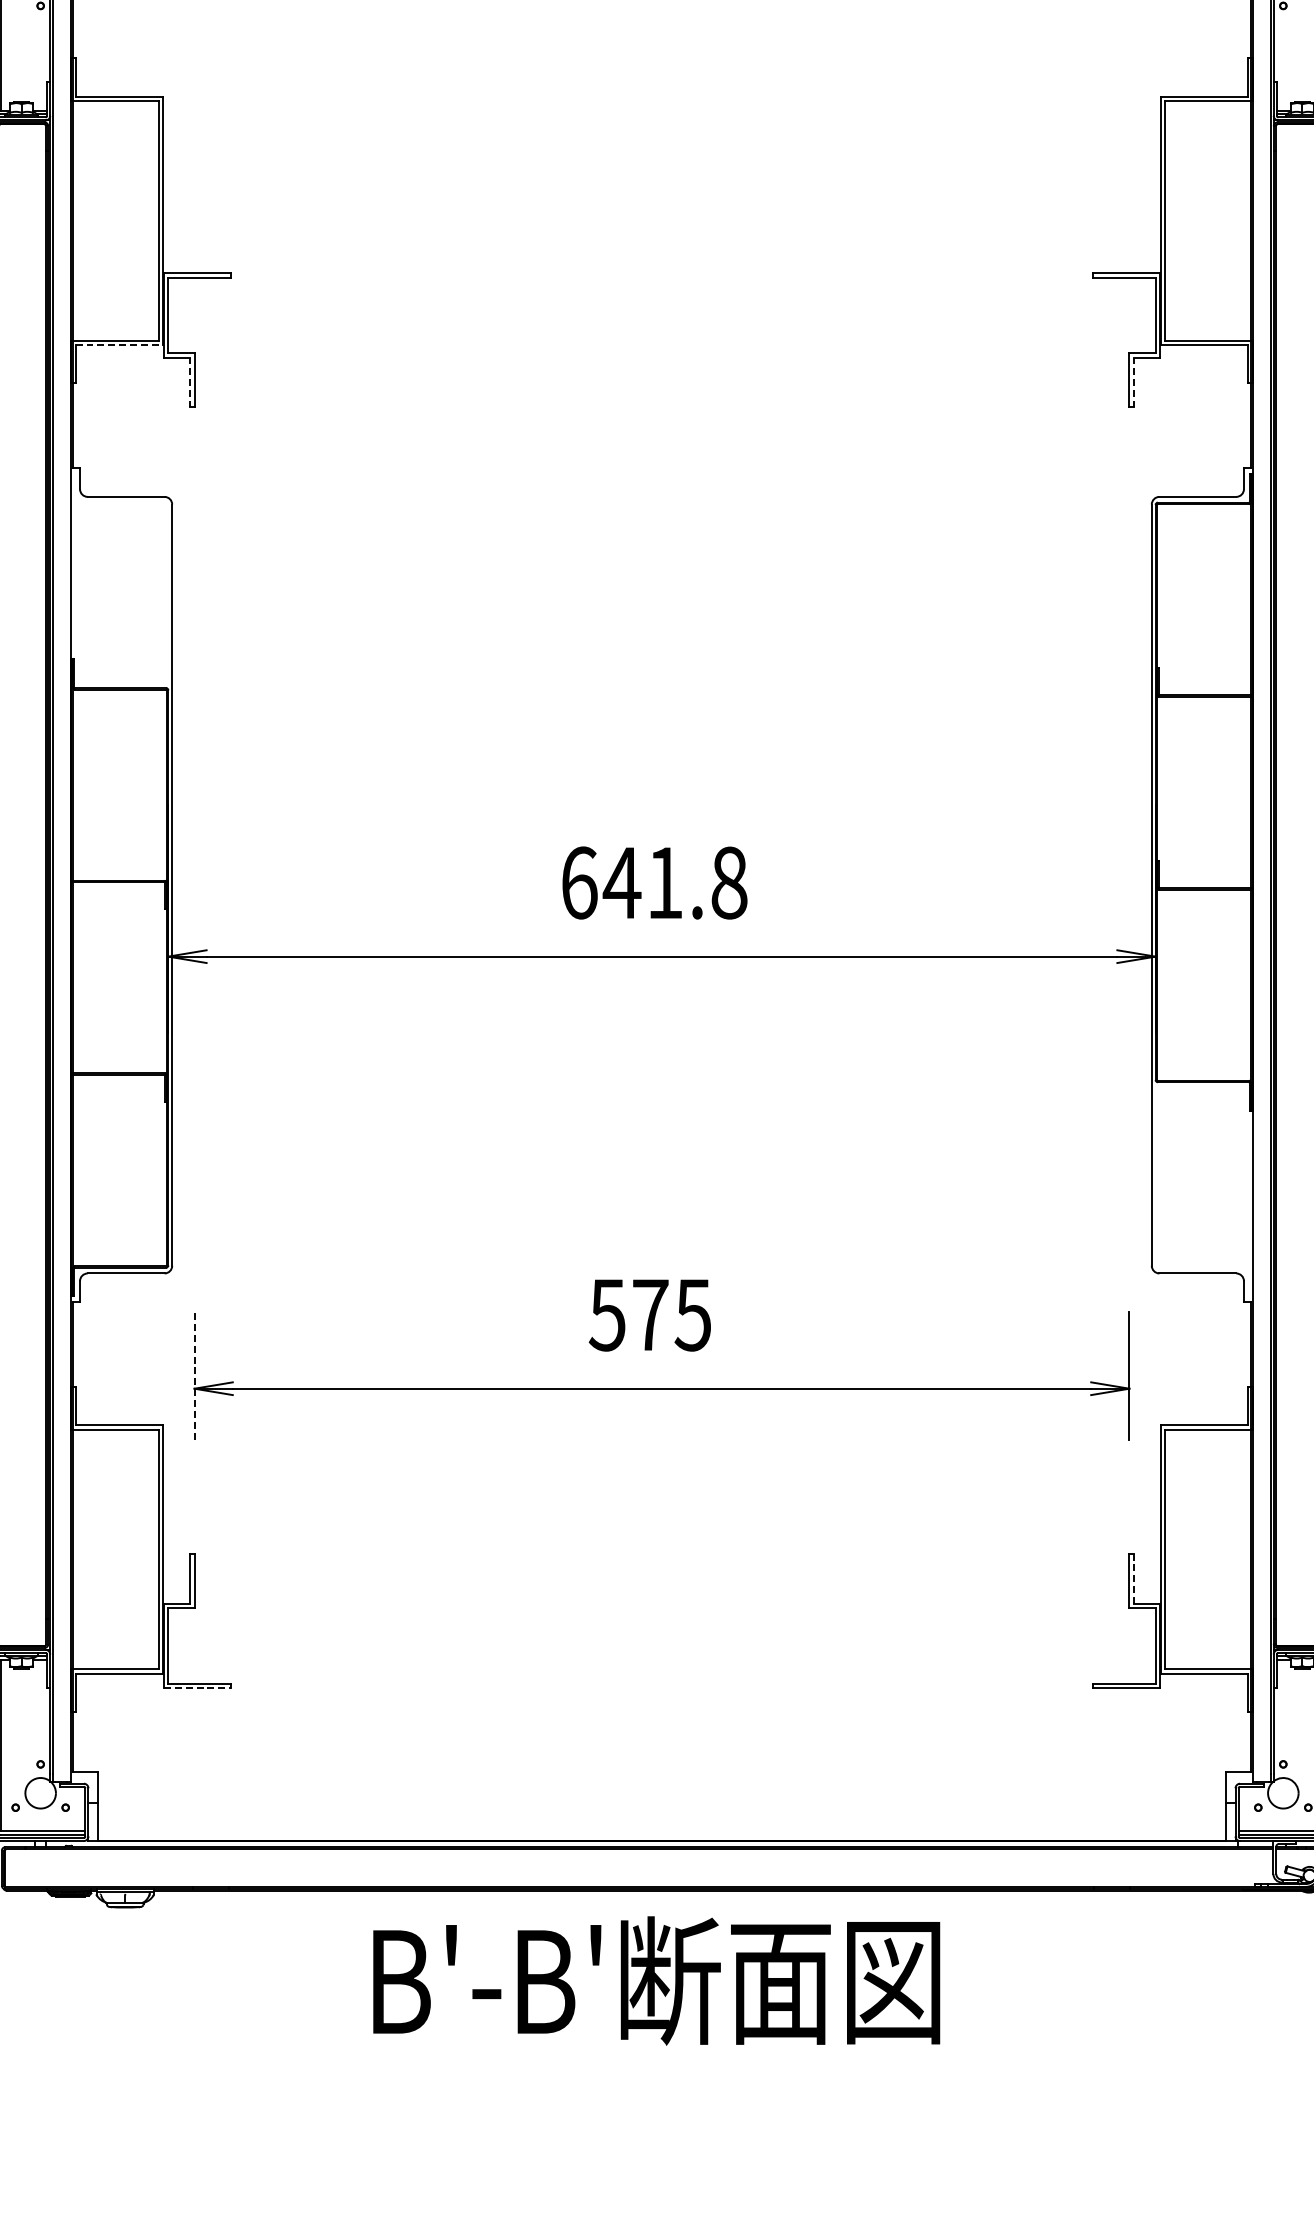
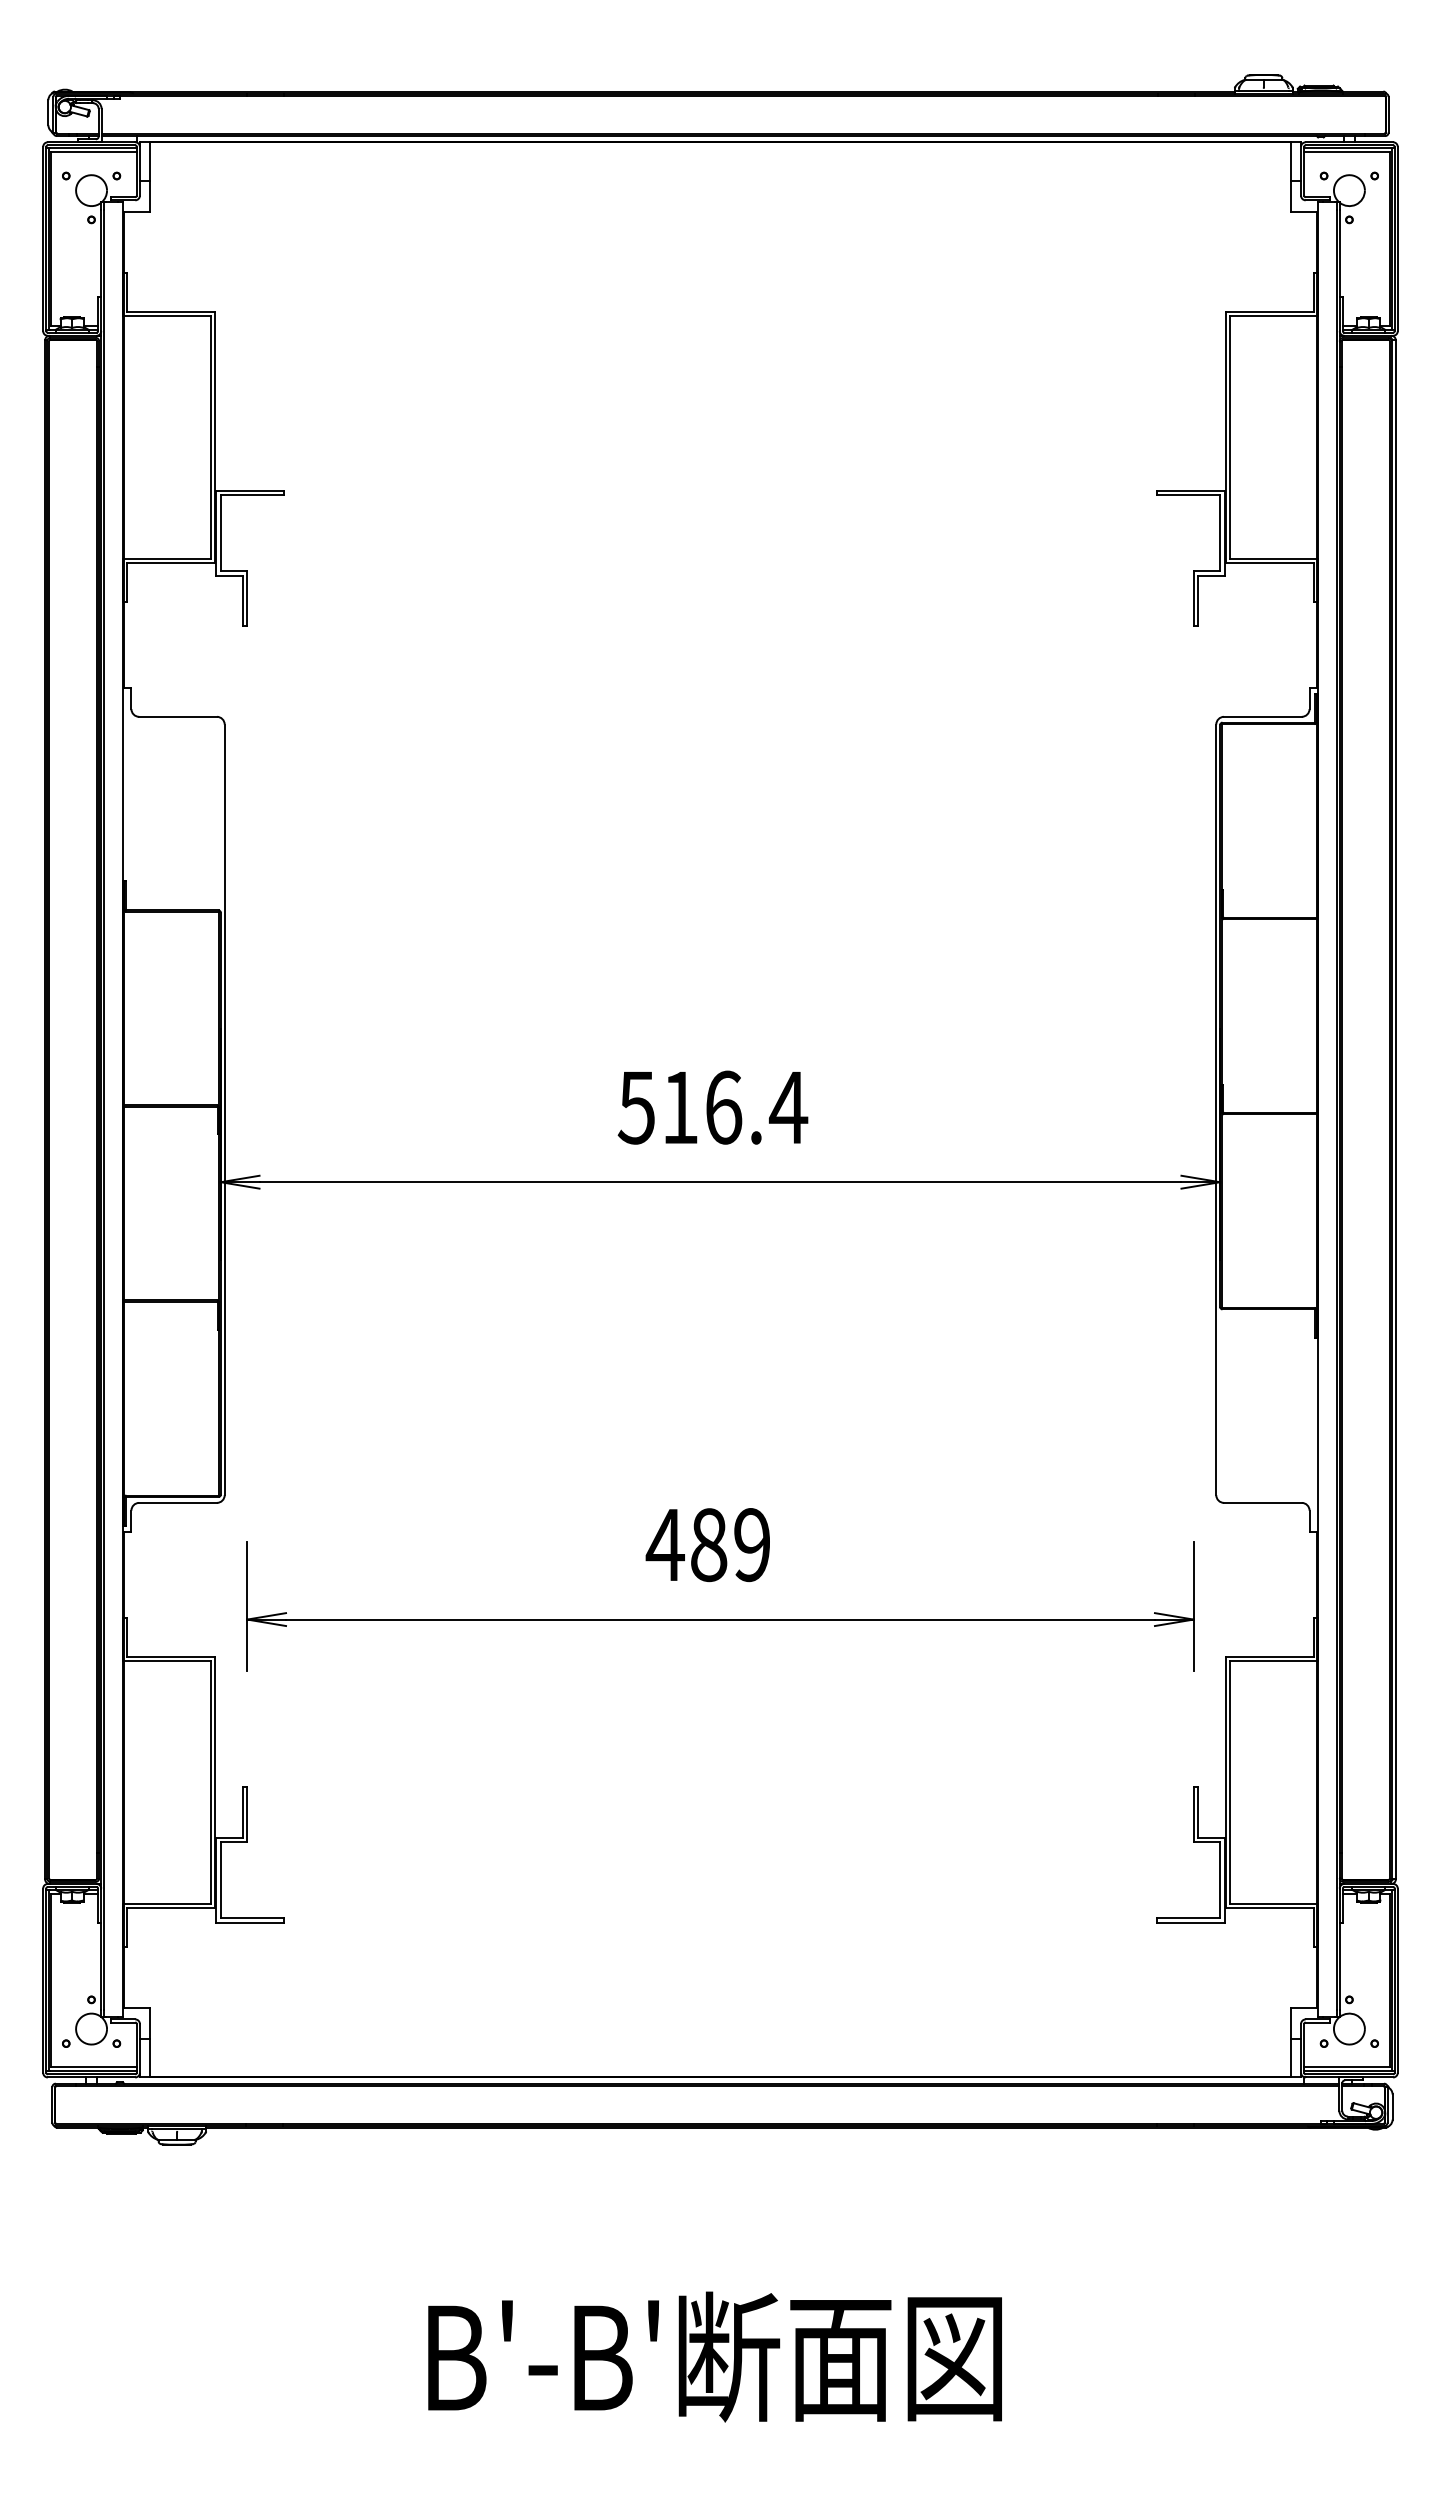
line: (119, 345) -> (171, 563), dashed -> solid
line: (189, 382) -> (242, 601), dashed -> solid
line: (1134, 382) -> (1198, 601), dashed -> solid
text: (654, 882) -> (712, 1107), 641.8 -> 516.4
text: (649, 1315) -> (707, 1545), 575 -> 489
line: (194, 1375) -> (247, 1606), dashed -> solid
line: (1134, 1578) -> (1198, 1811), dashed -> solid
line: (197, 1687) -> (250, 1922), dashed -> solid
text: (656, 1980) -> (714, 2356), moved

